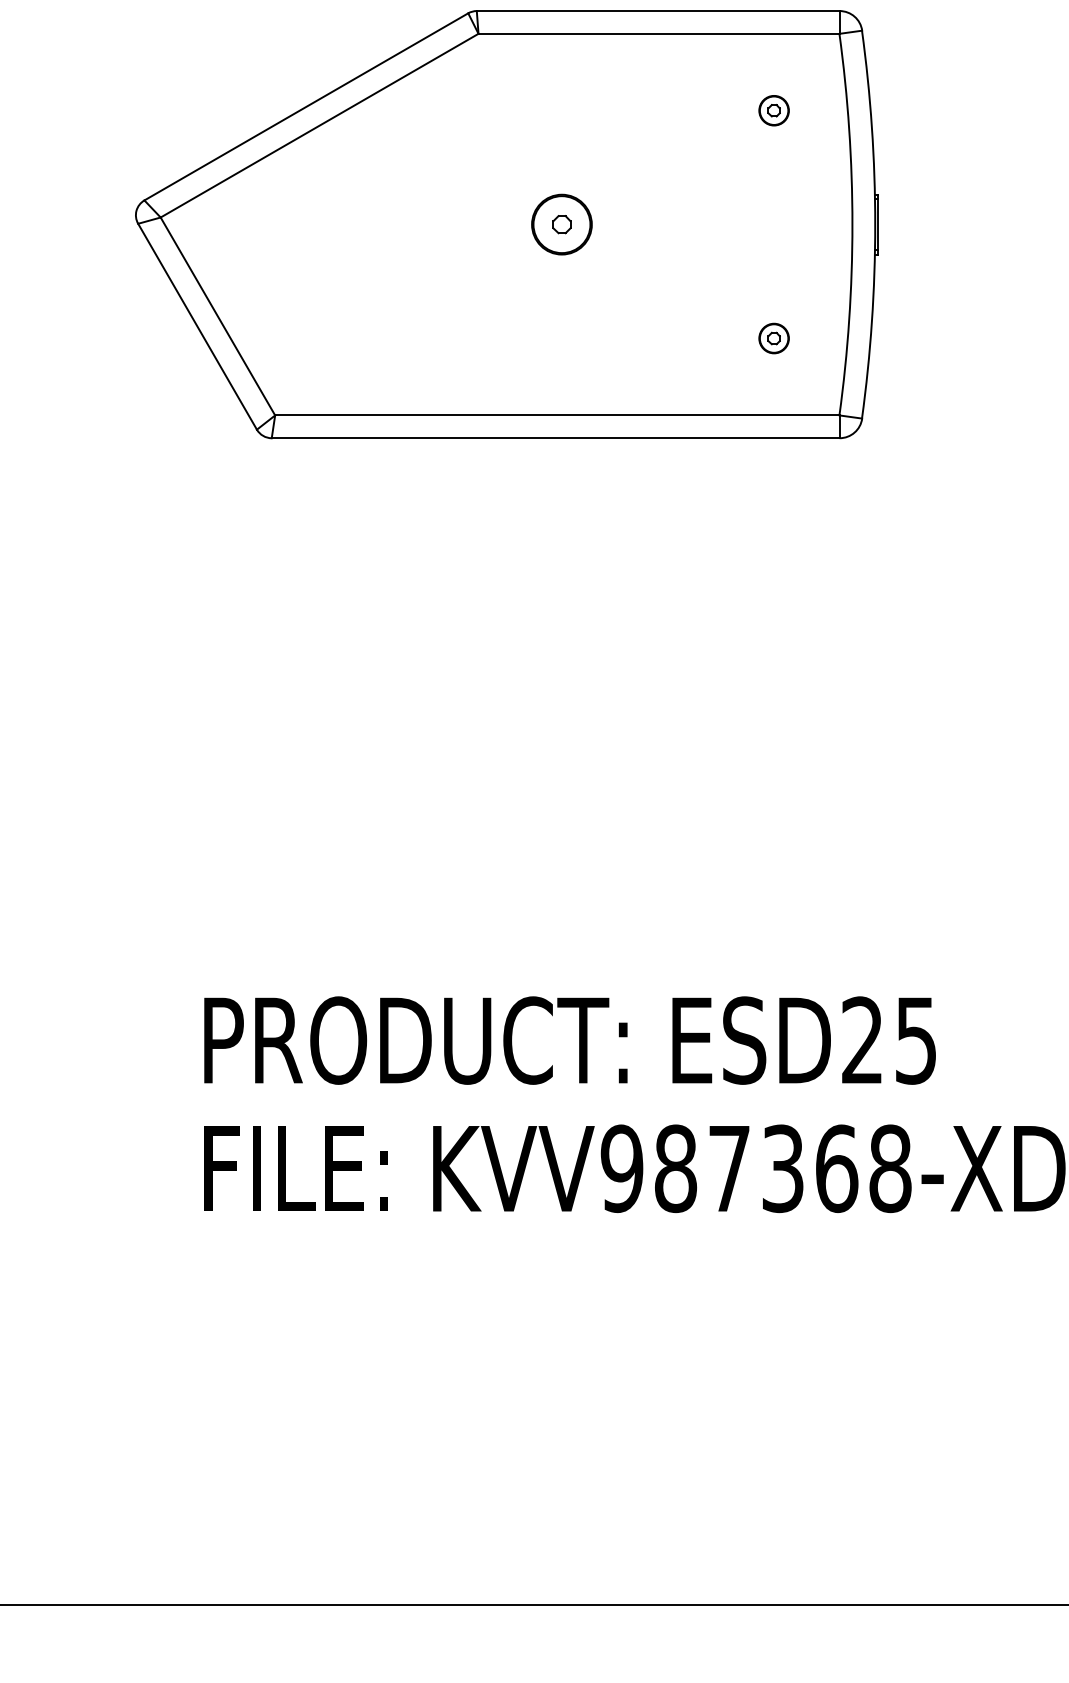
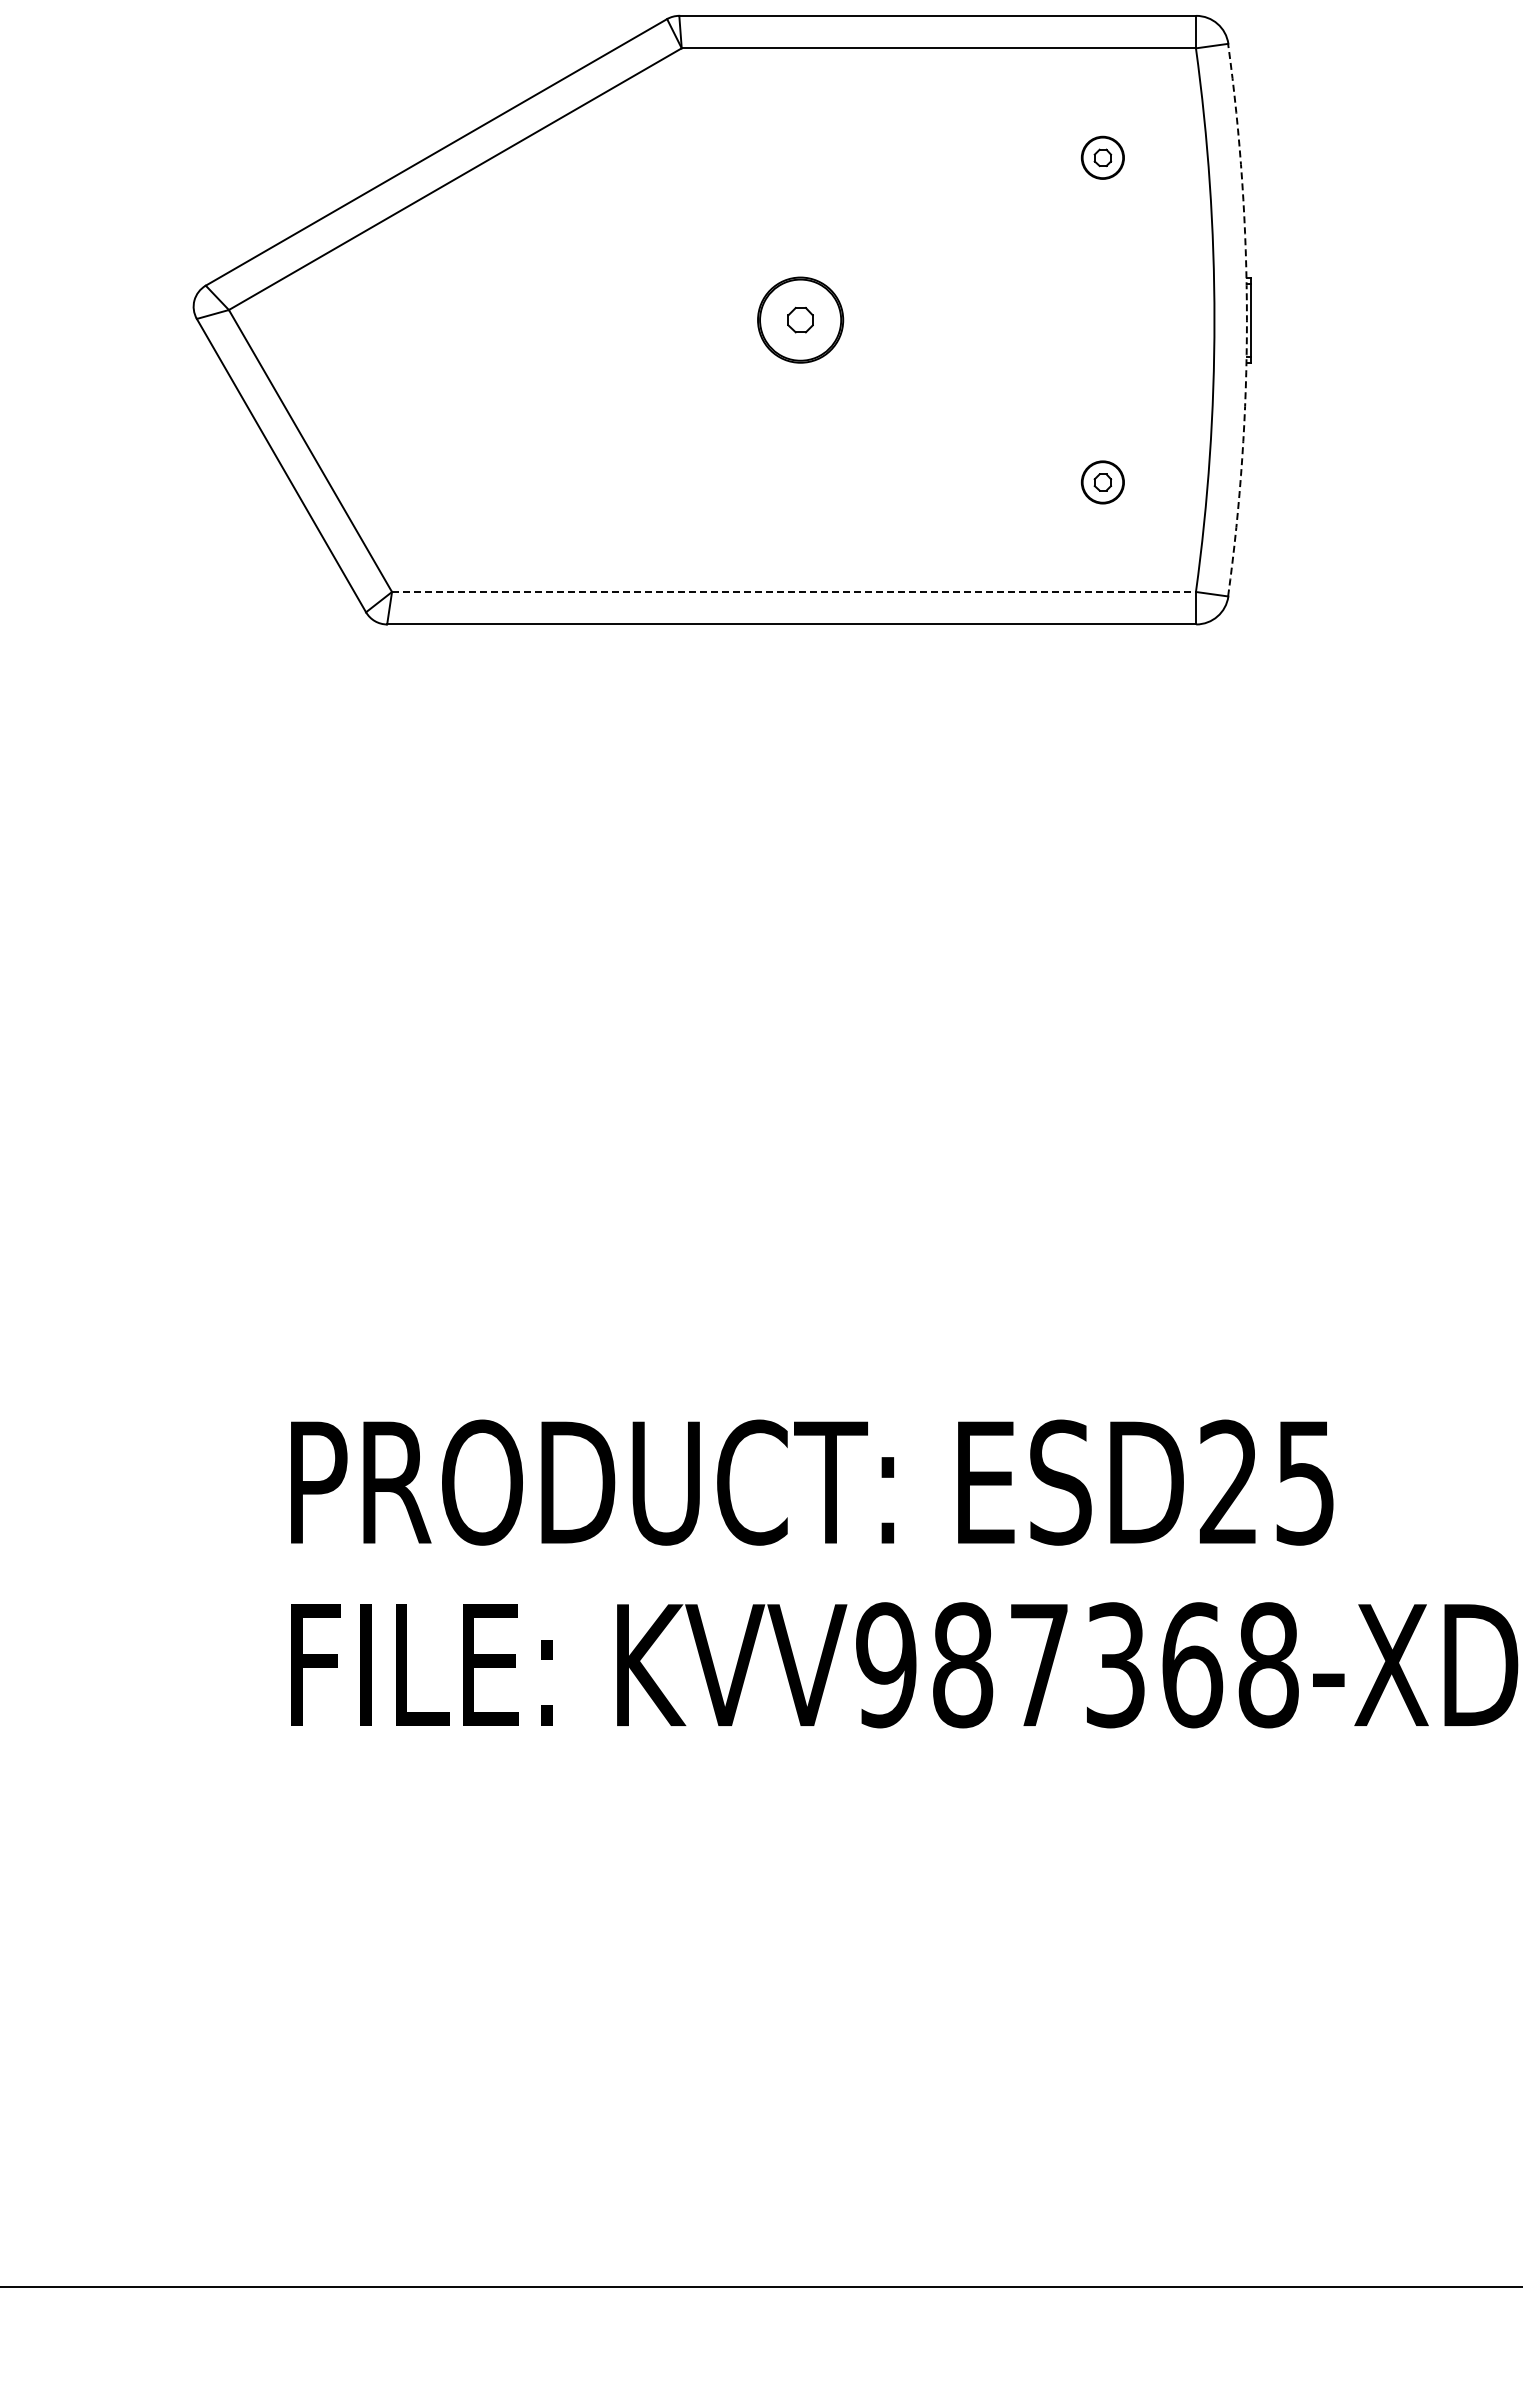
arc: (874, 224) -> (1246, 320), solid -> dashed
line: (557, 415) -> (794, 592), solid -> dashed

